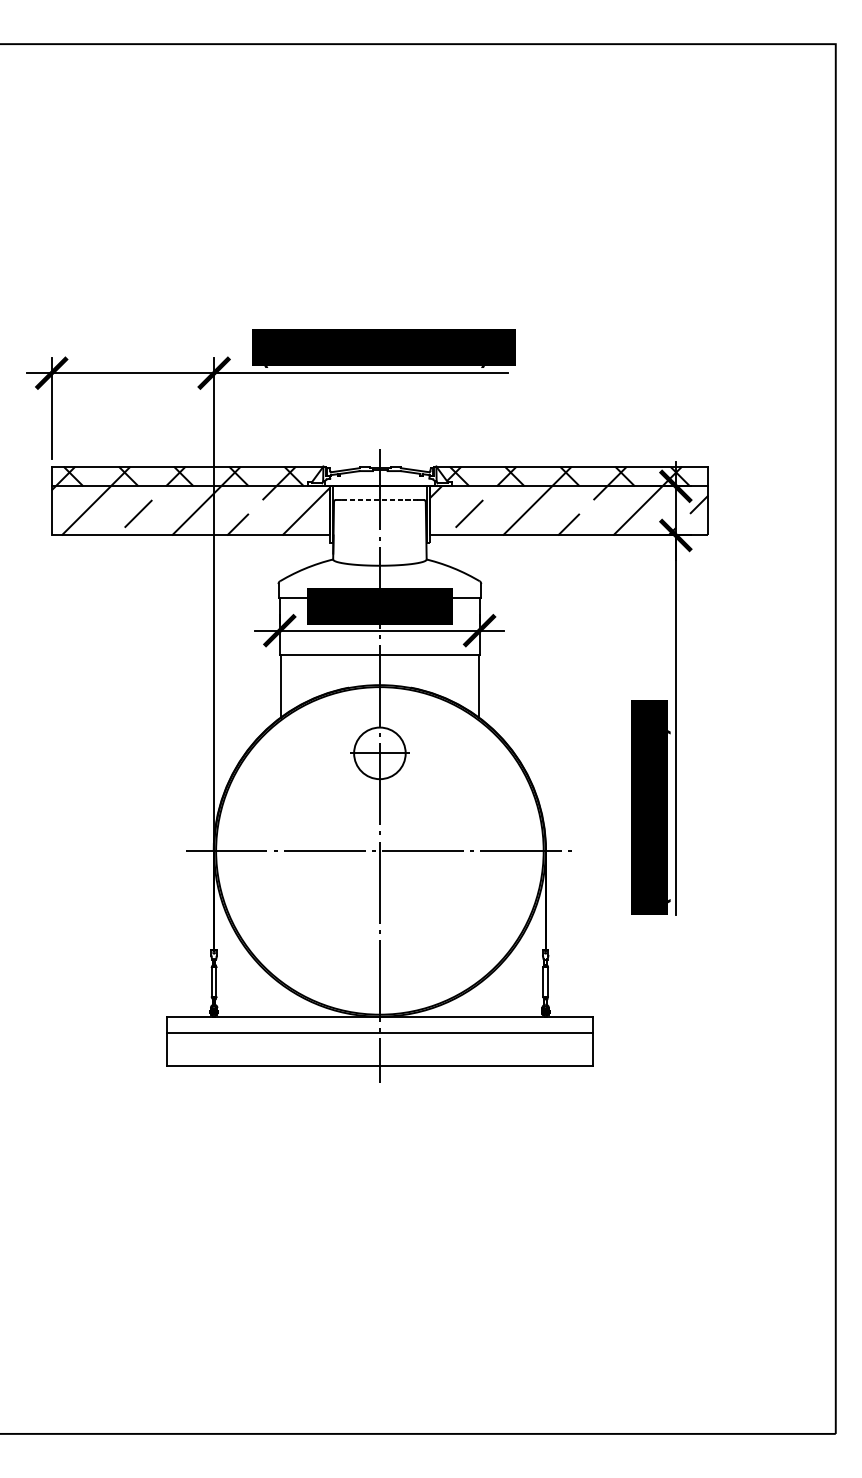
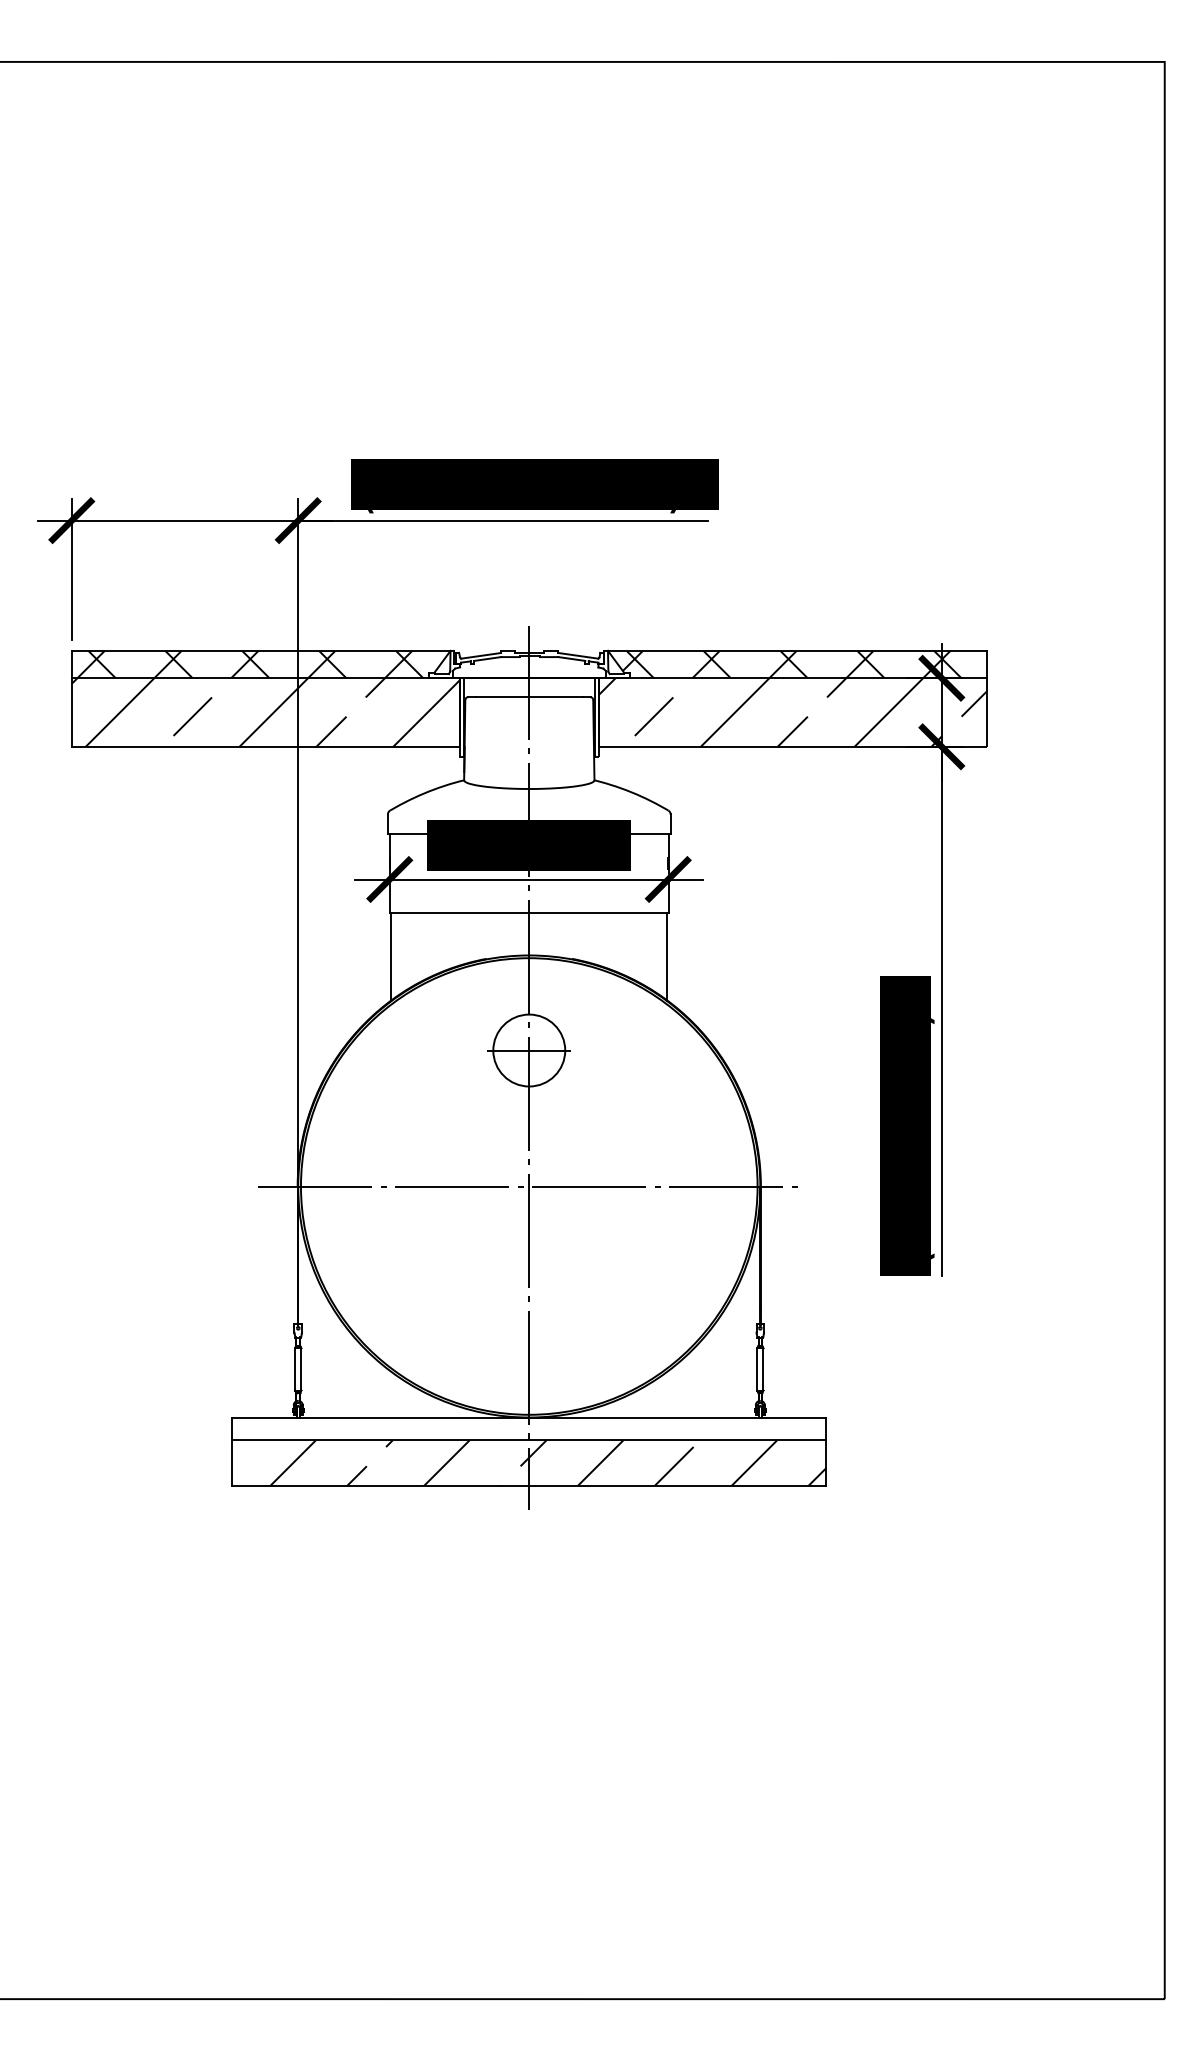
line: (380, 500) -> (529, 697), dashed -> solid
hatch: (393, 1049) -> (548, 1463), added

